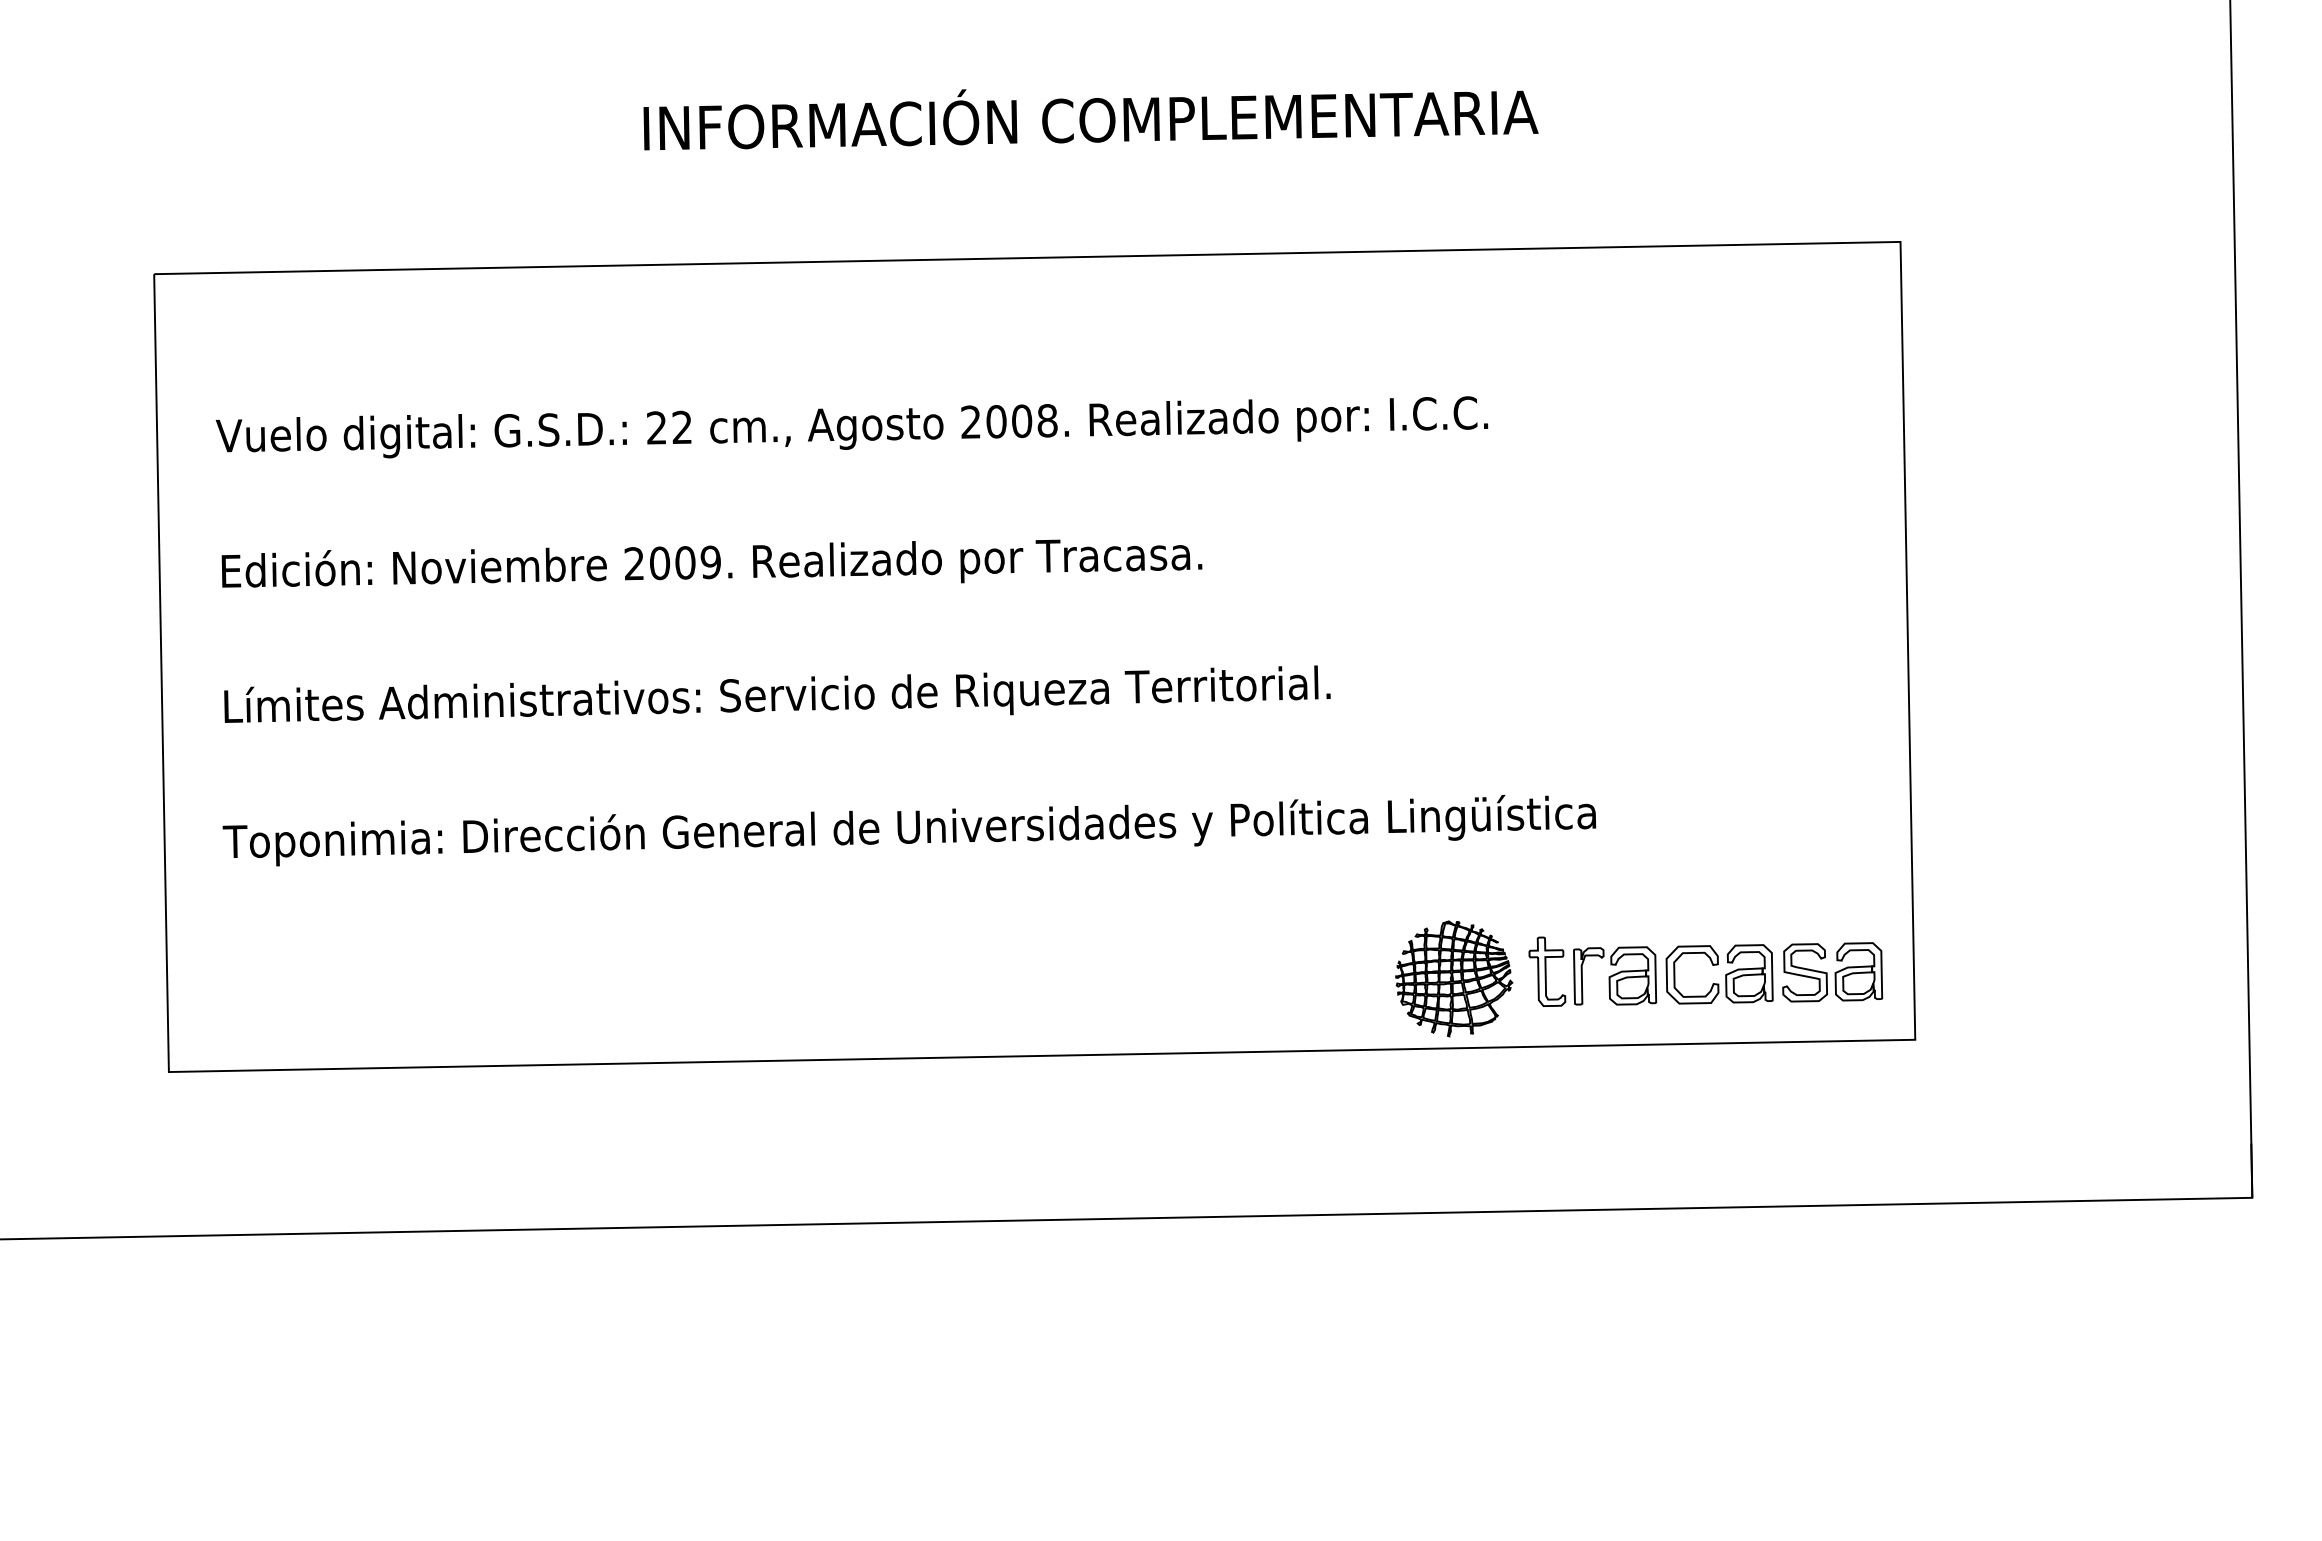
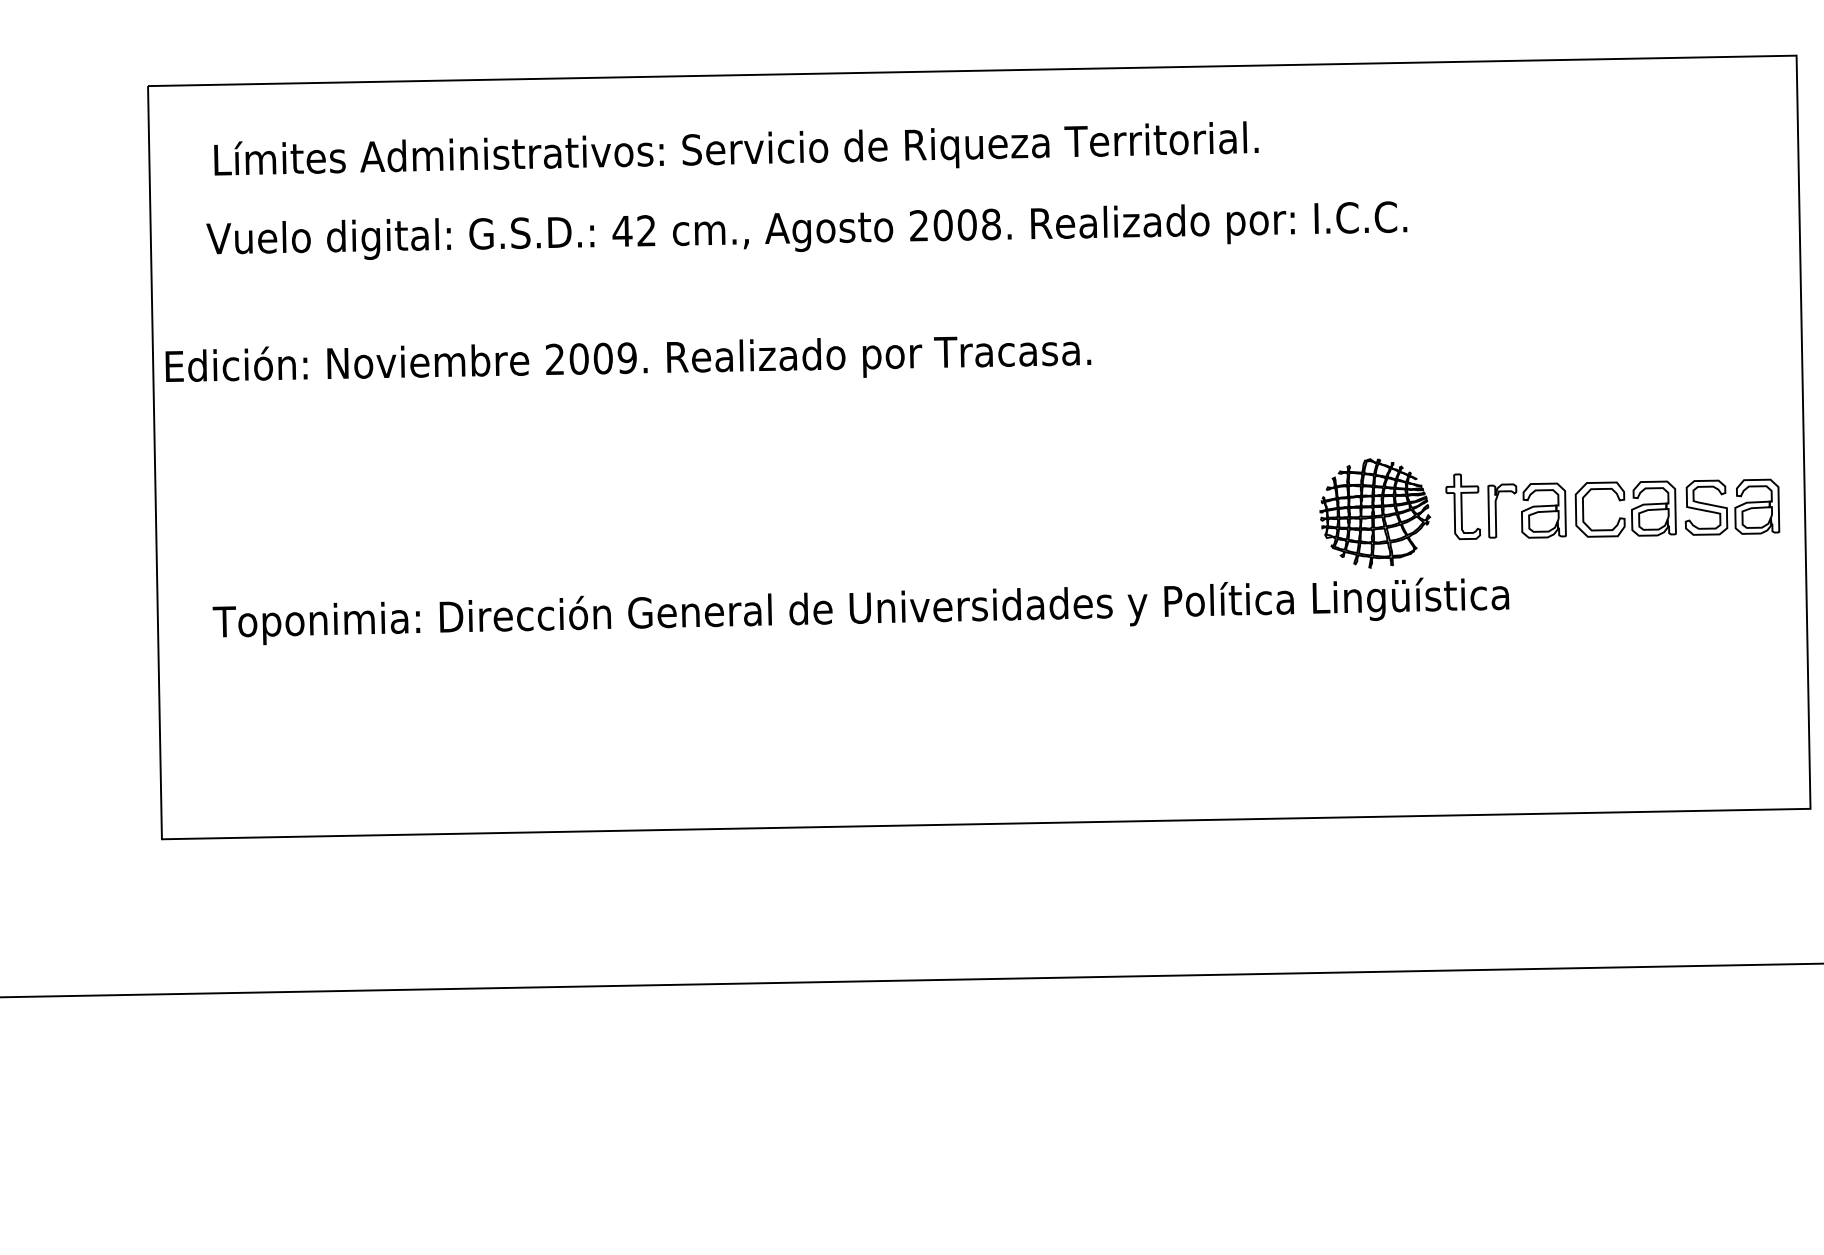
text: (656, 427) -> (622, 230), 22 -> 42
text: (711, 563) -> (627, 359), moved
text: (777, 693) -> (736, 147), moved
part: (1639, 978) -> (1550, 513), moved

